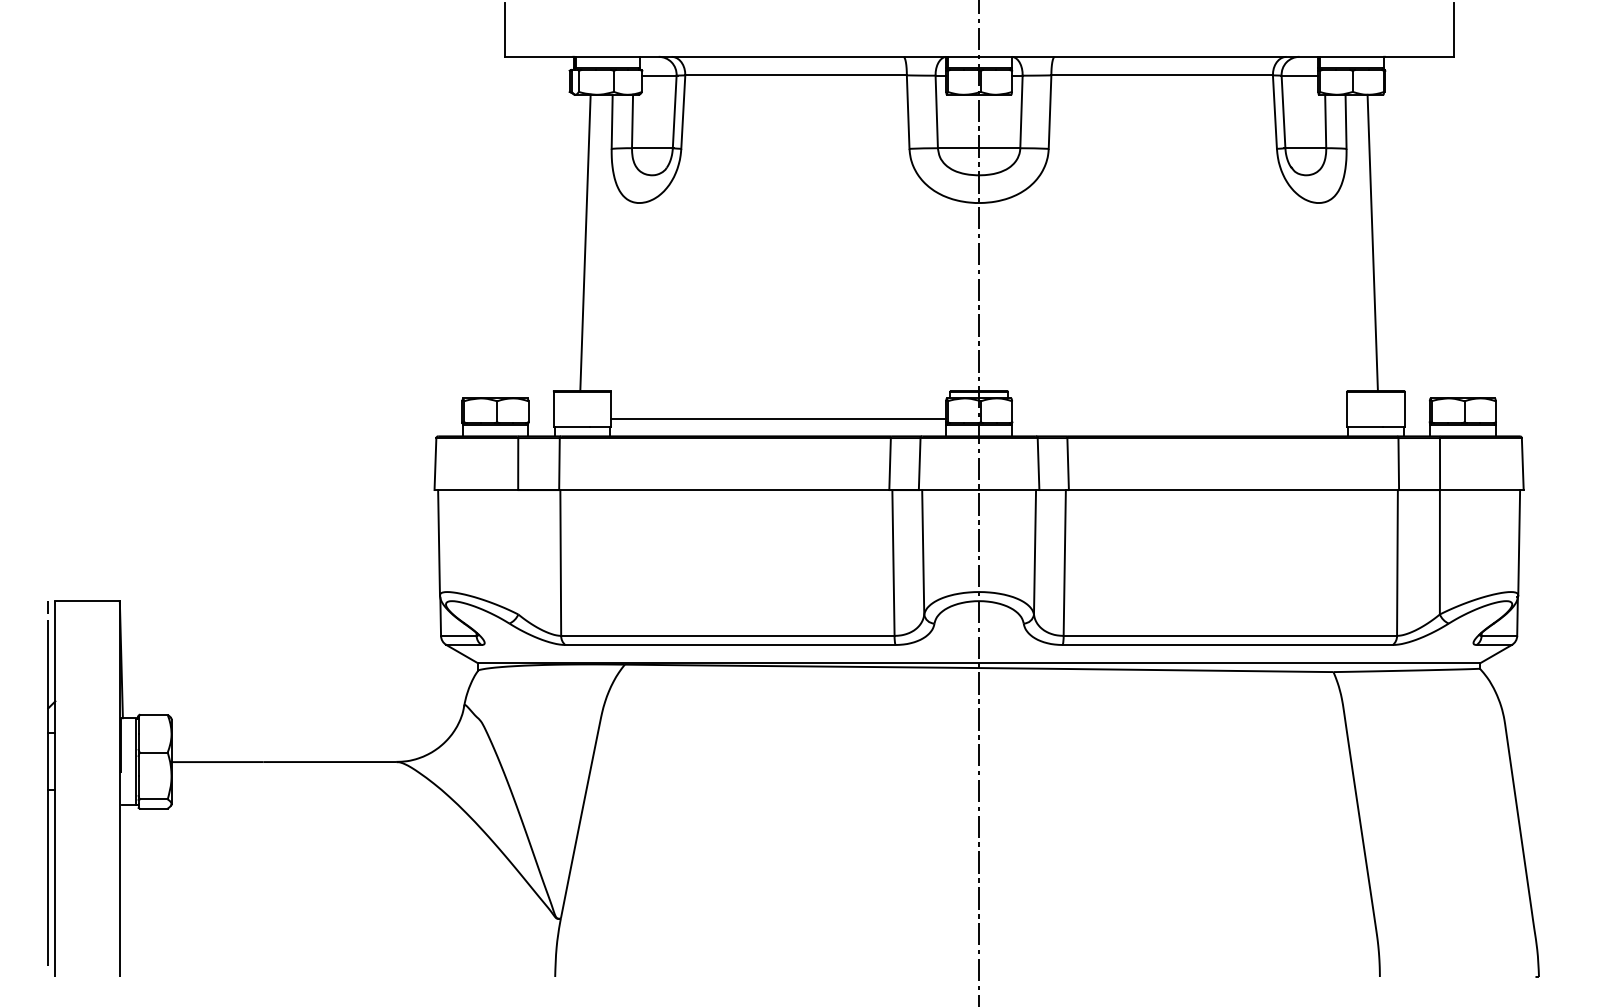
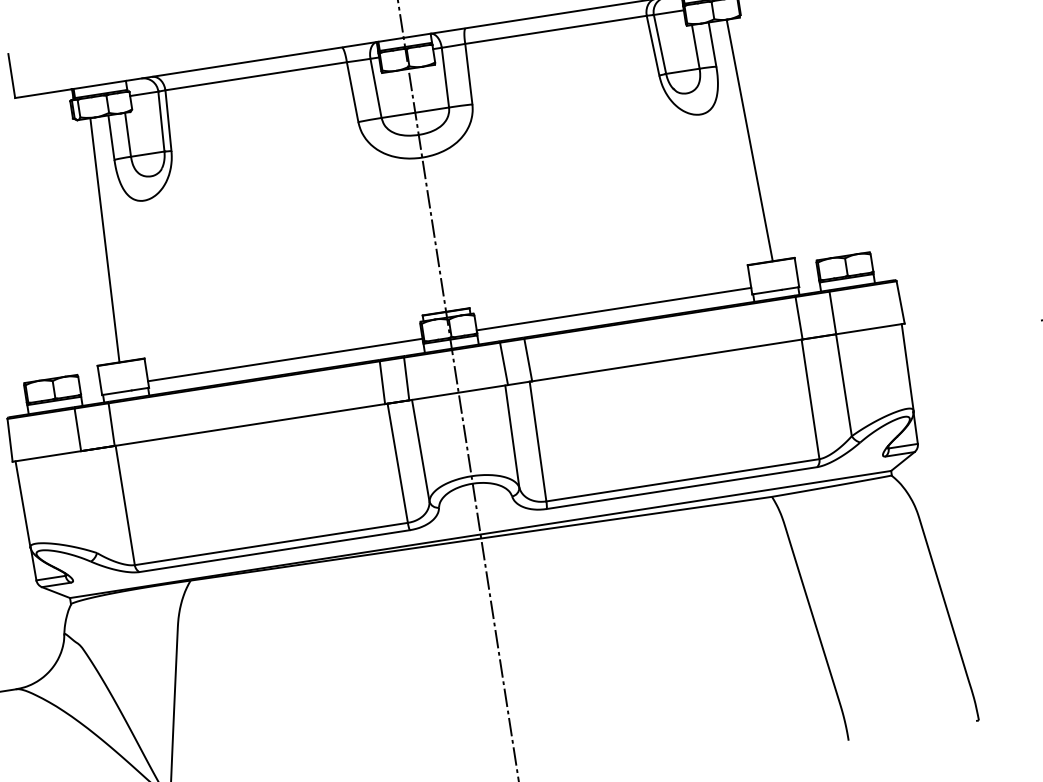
line: (1179, 419) -> (613, 309), added

